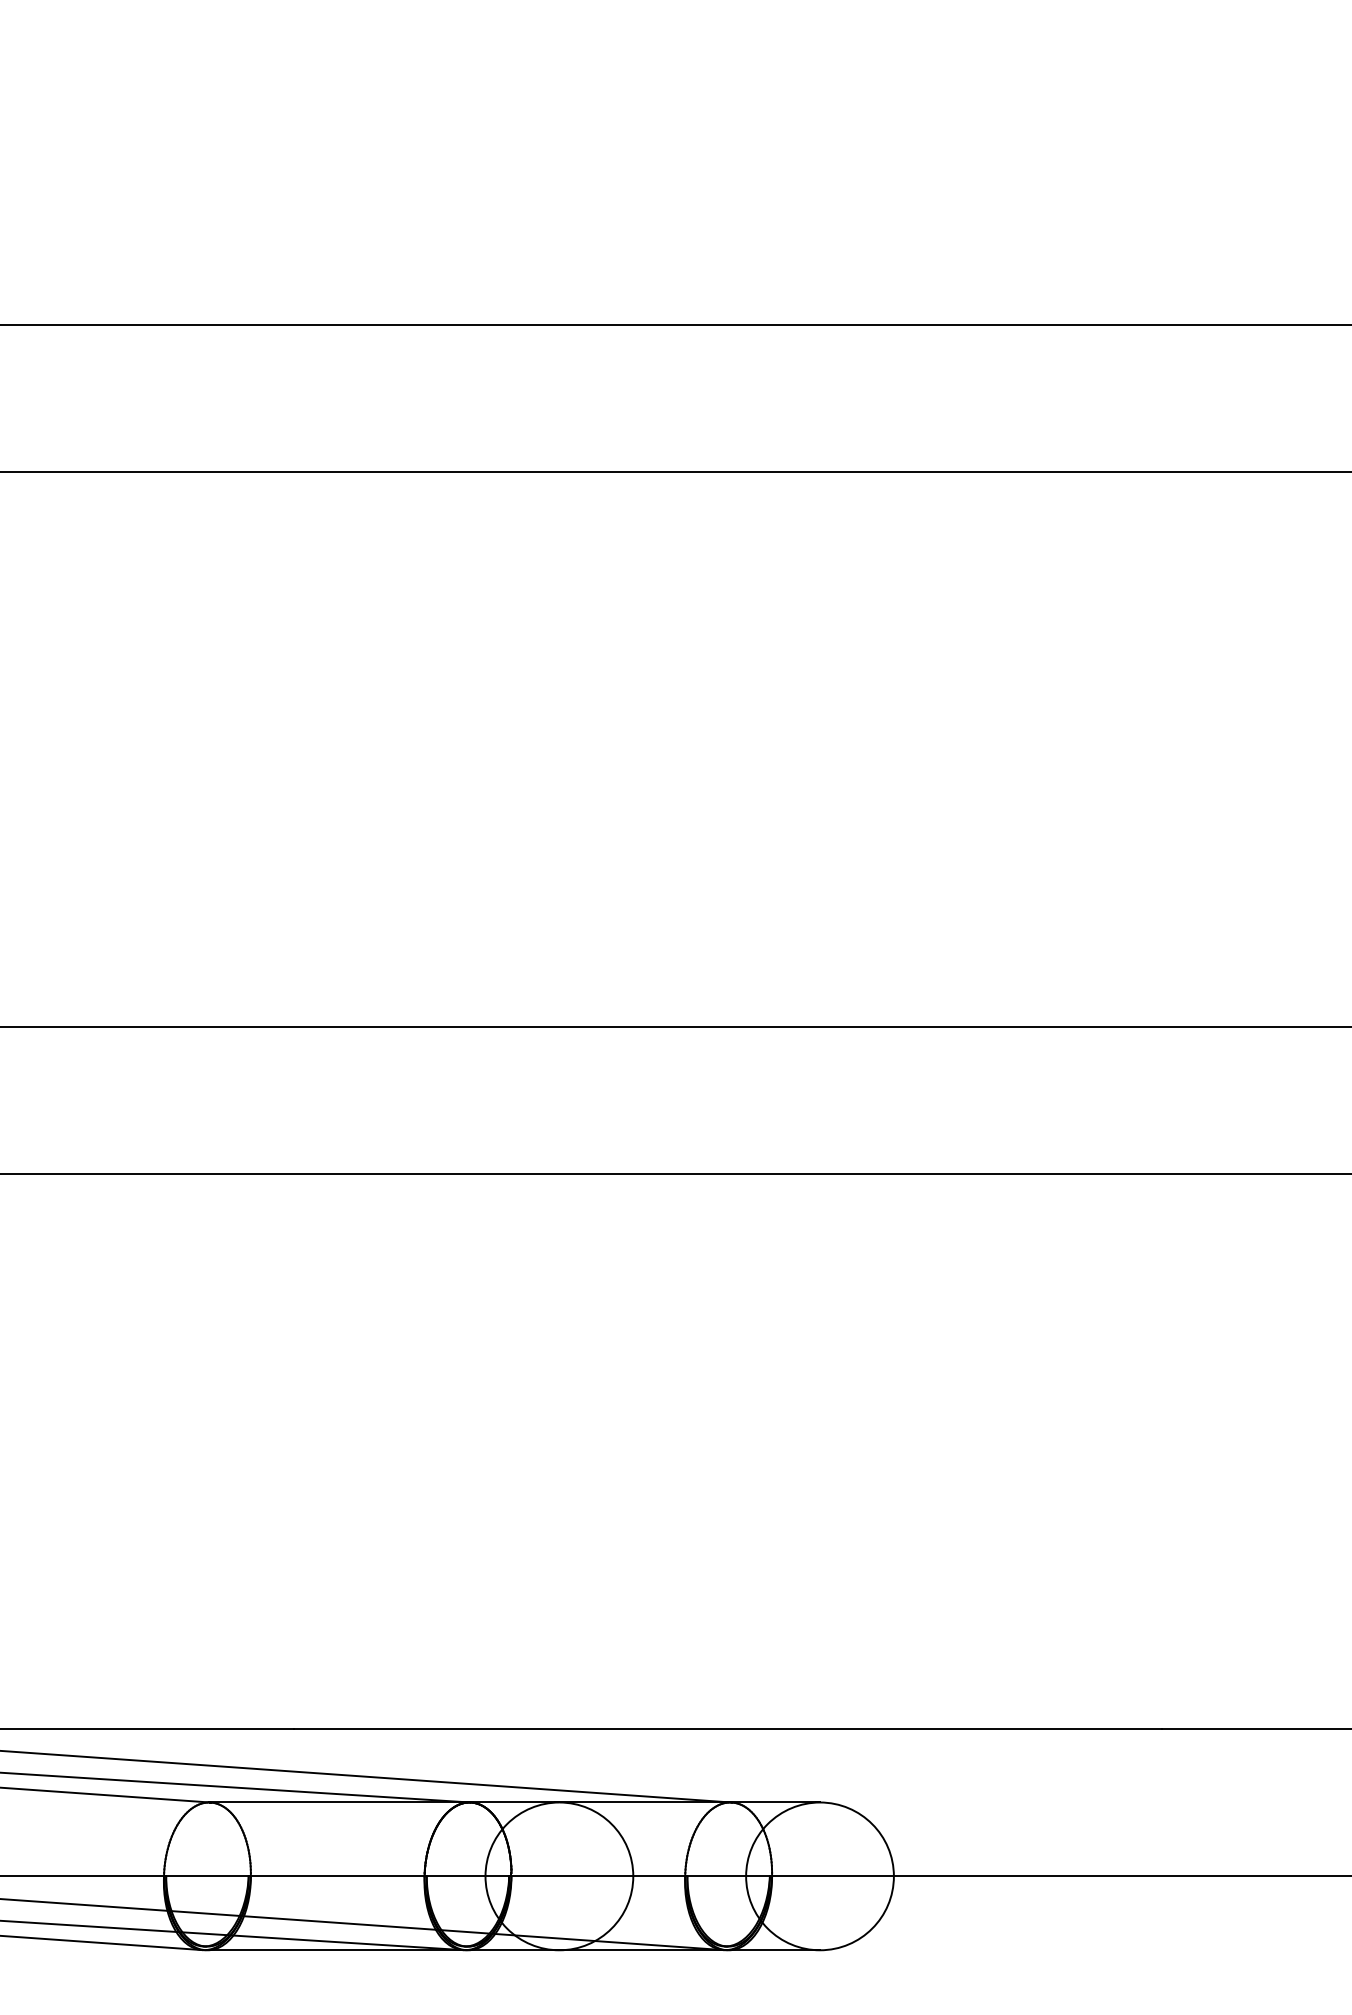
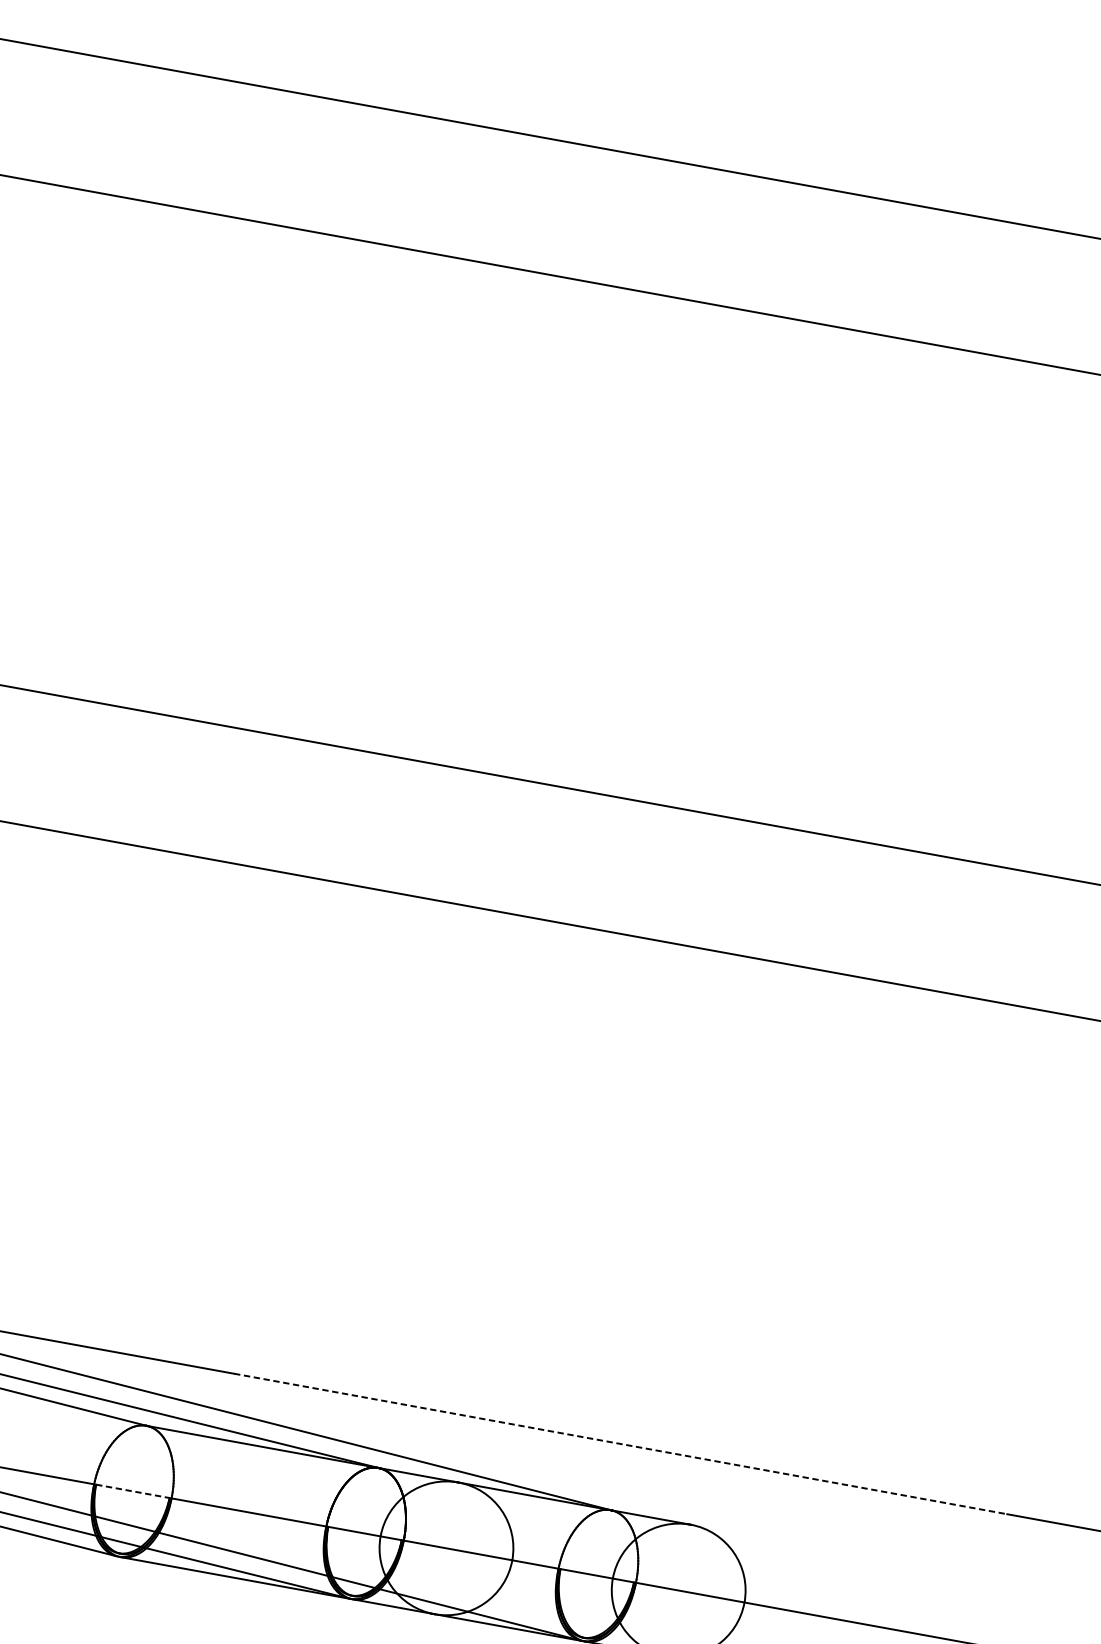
line: (728, 1728) -> (621, 1443), solid -> dashed
line: (207, 1876) -> (132, 1491), solid -> dashed

